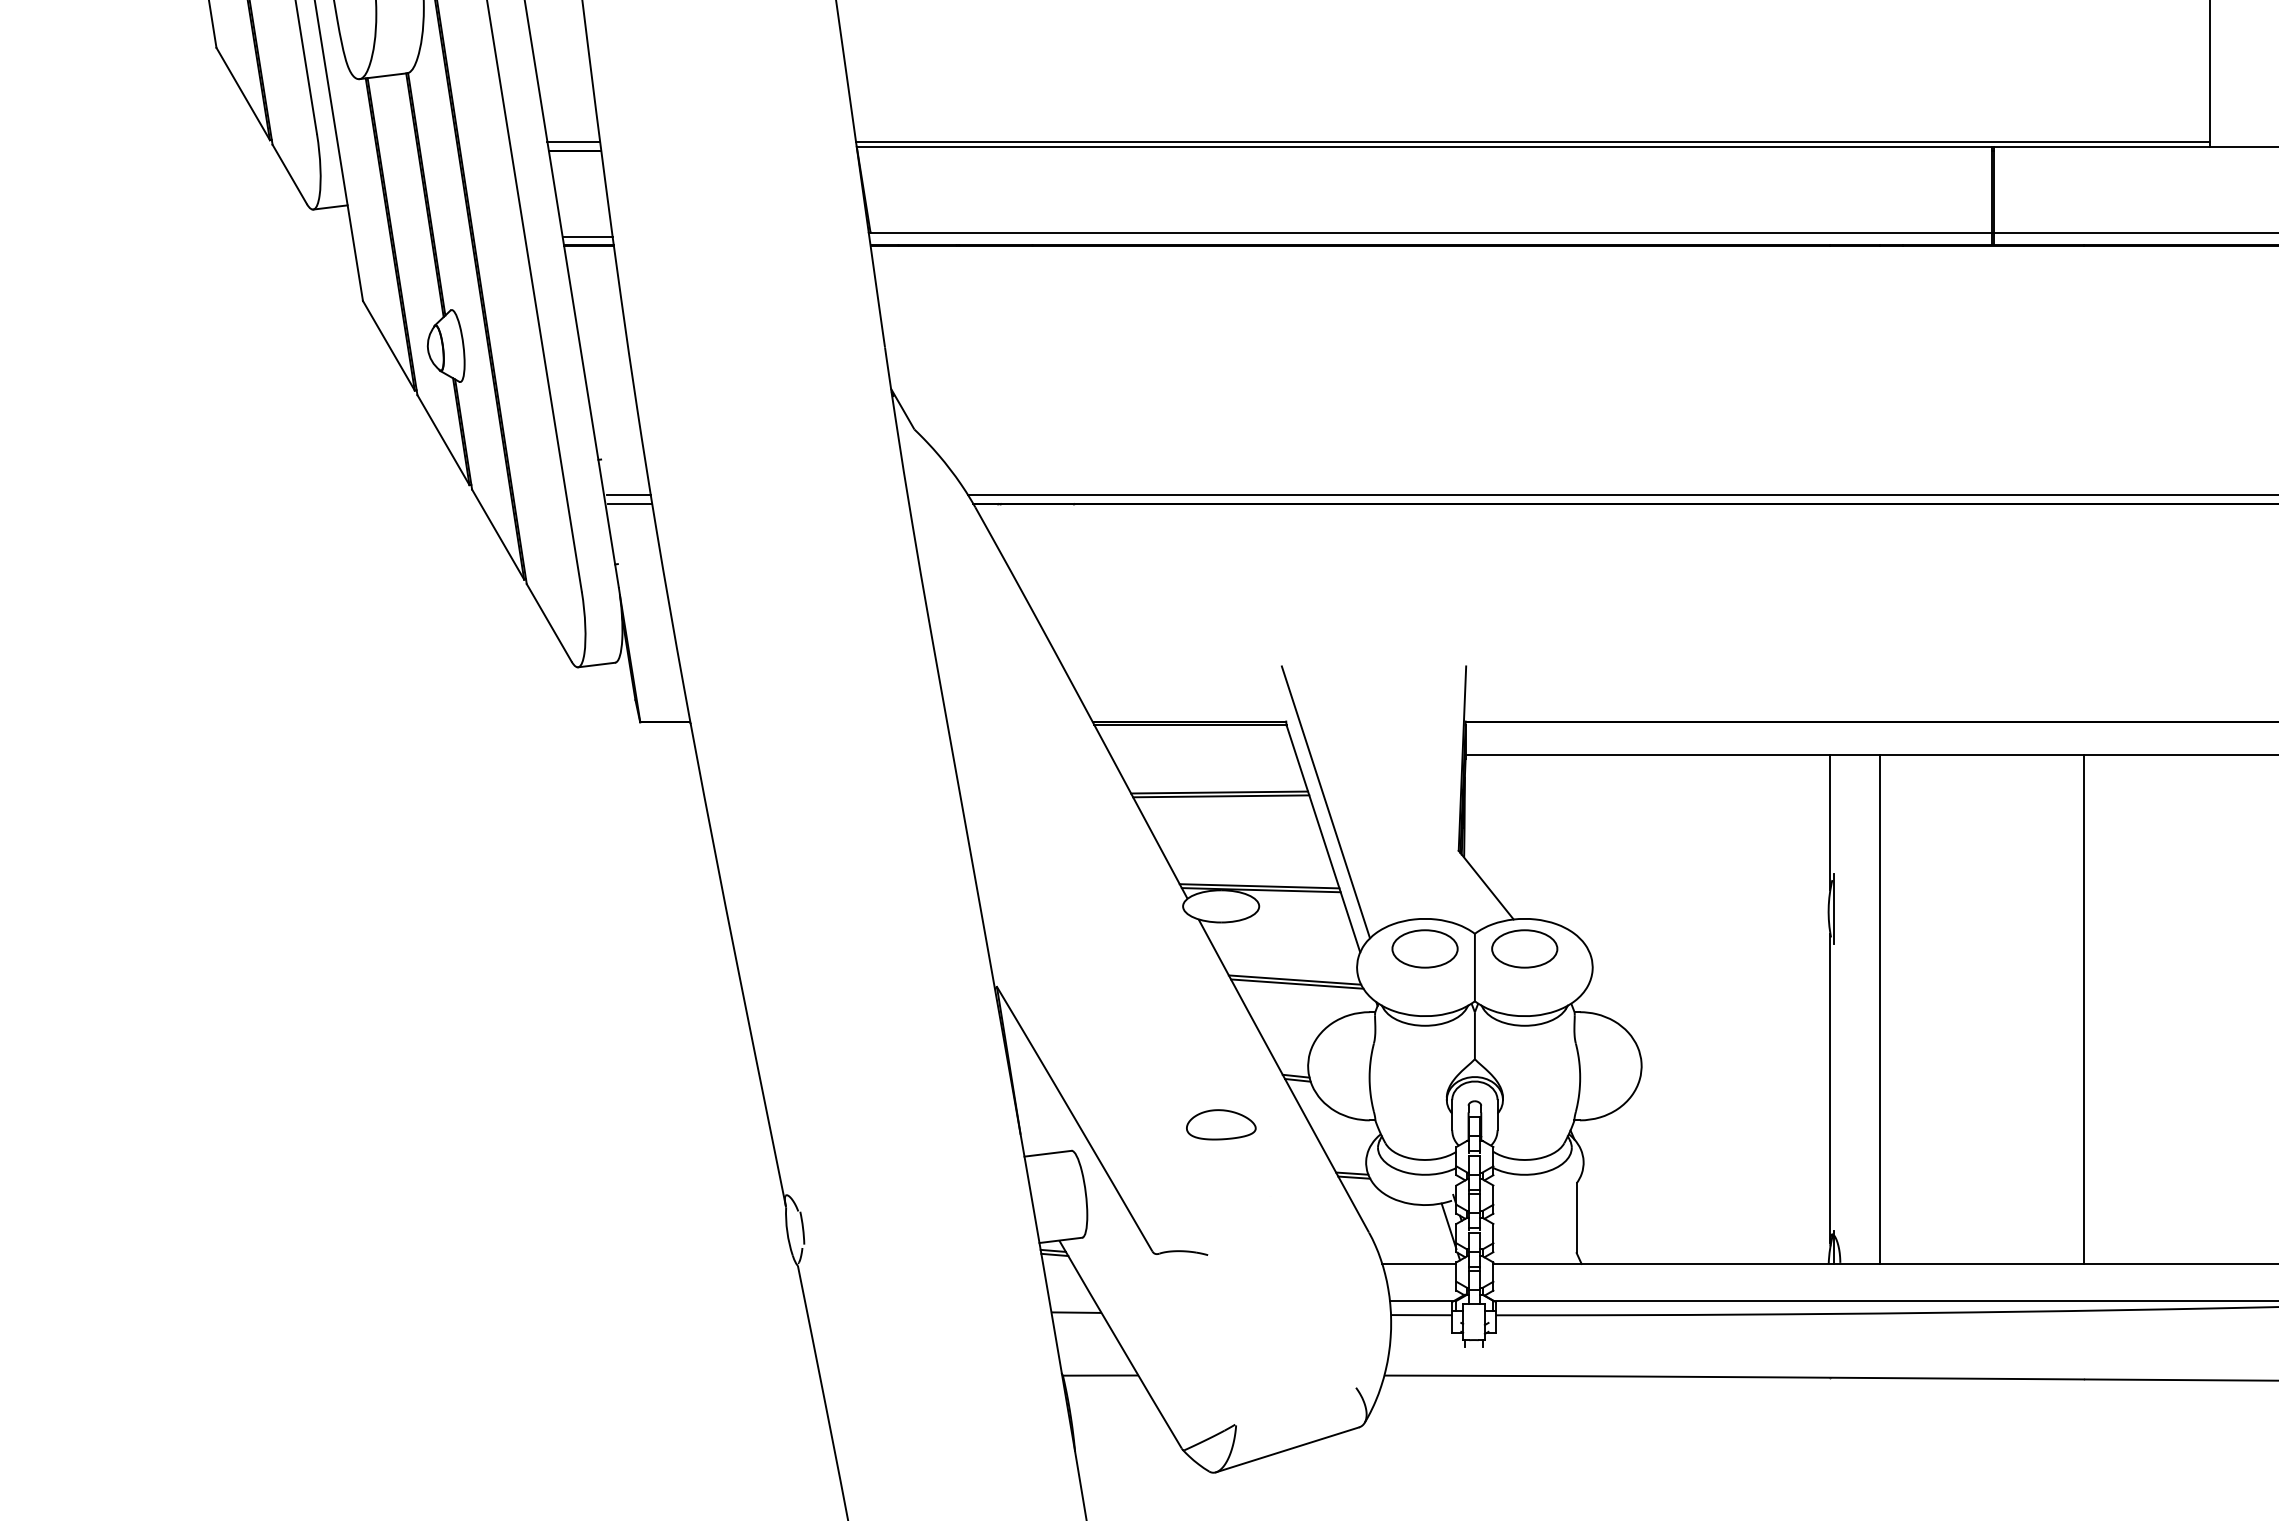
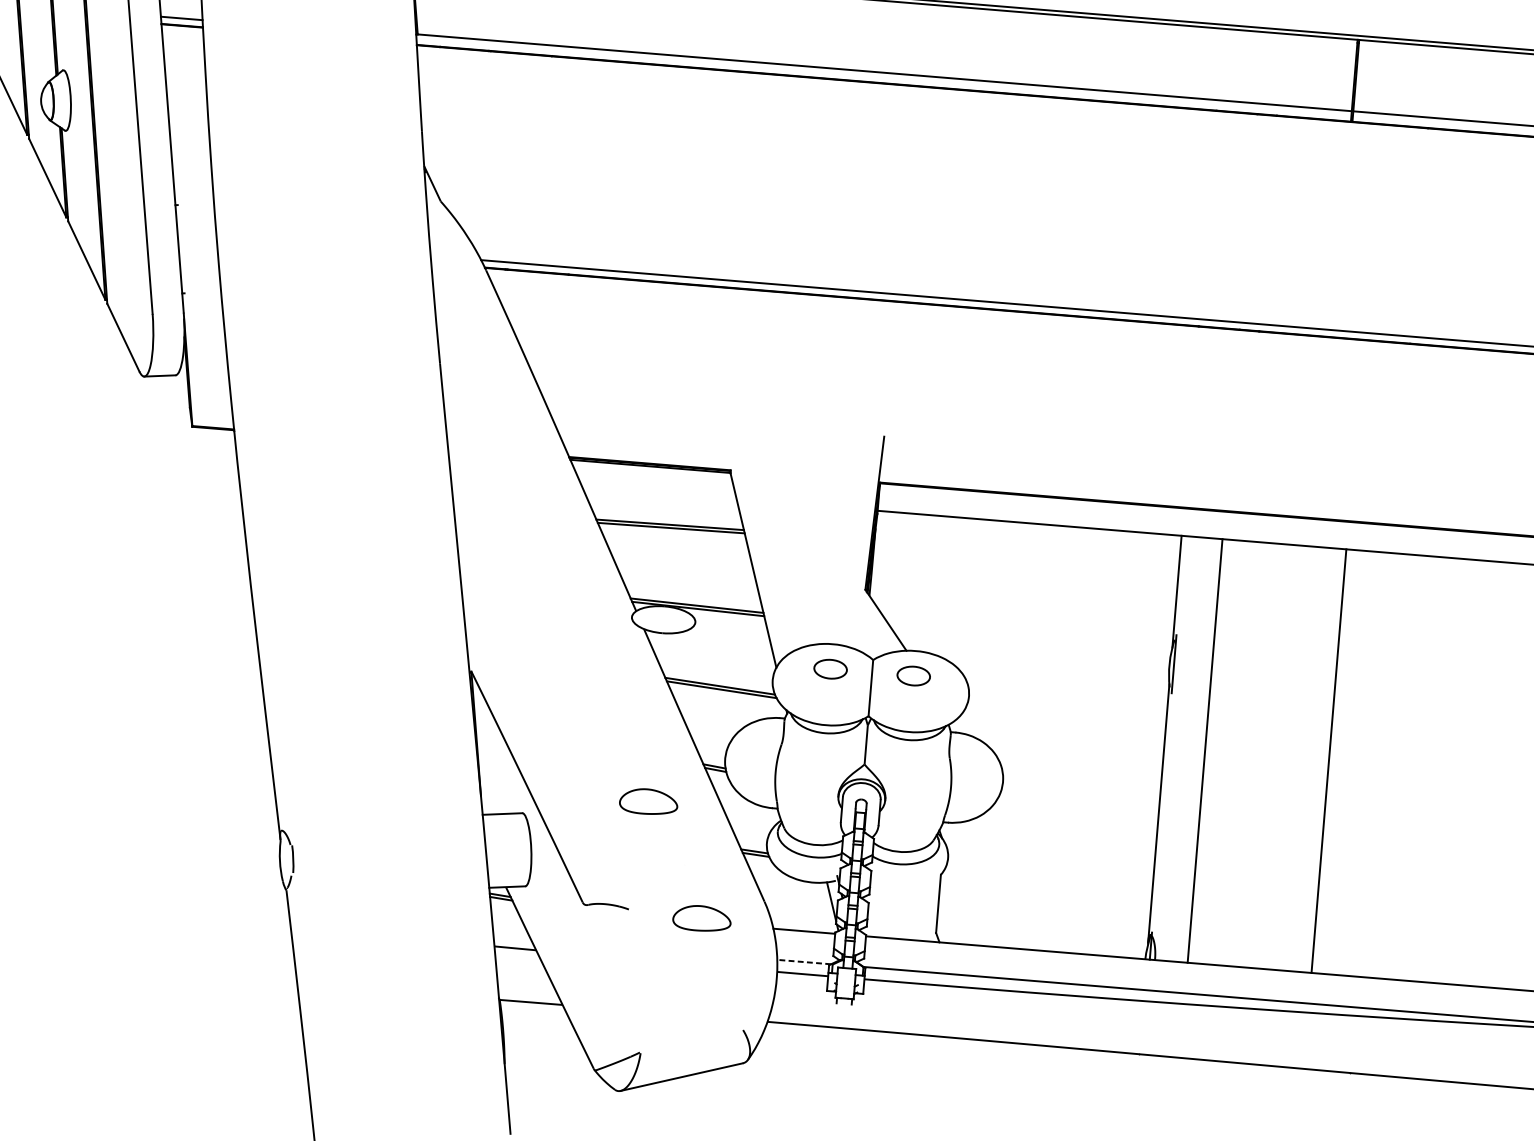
line: (628, 495) -> (198, 236), removed
line: (630, 504) -> (199, 244), removed
line: (1325, 802) -> (757, 540), removed
part: (1424, 948) -> (830, 668), size x0.6
part: (1524, 948) -> (913, 675), size x0.6
line: (2084, 1009) -> (1329, 761), moved
part: (1296, 1258) -> (702, 918), added
line: (1421, 1300) -> (803, 961), solid -> dashed

